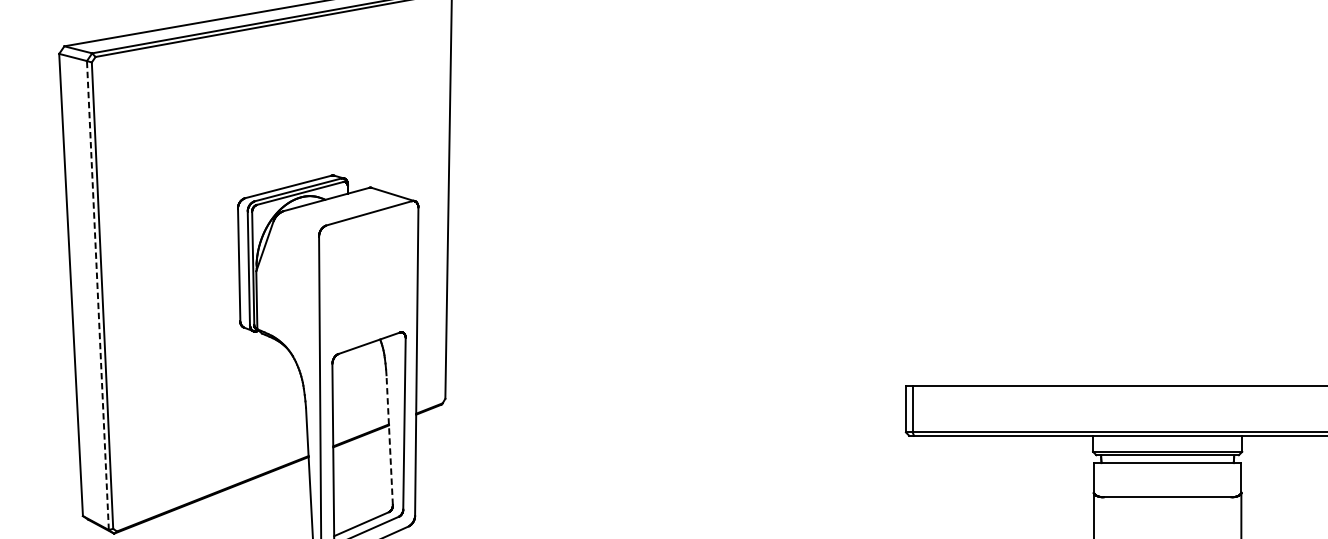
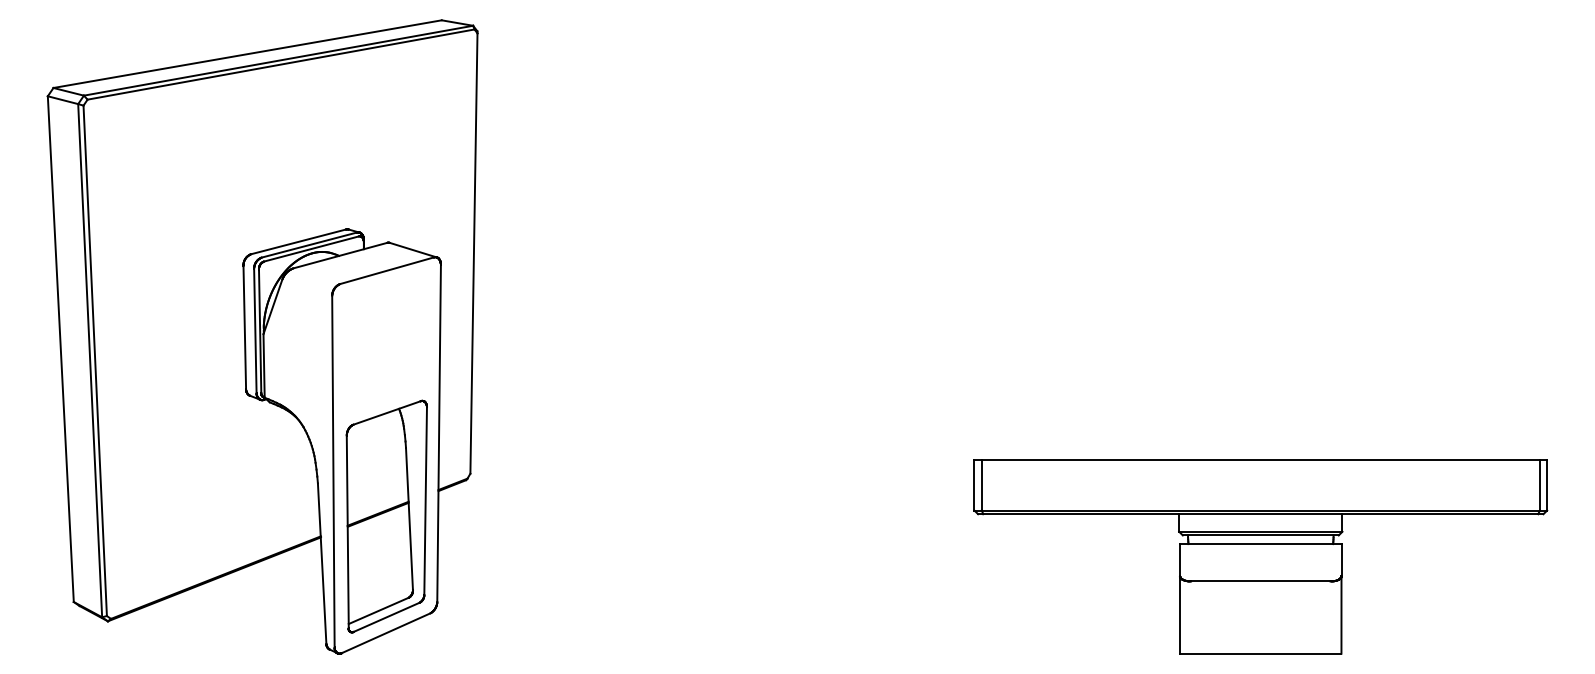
line: (98, 295) -> (90, 360), dashed -> solid
line: (389, 439) -> (409, 518), dashed -> solid

